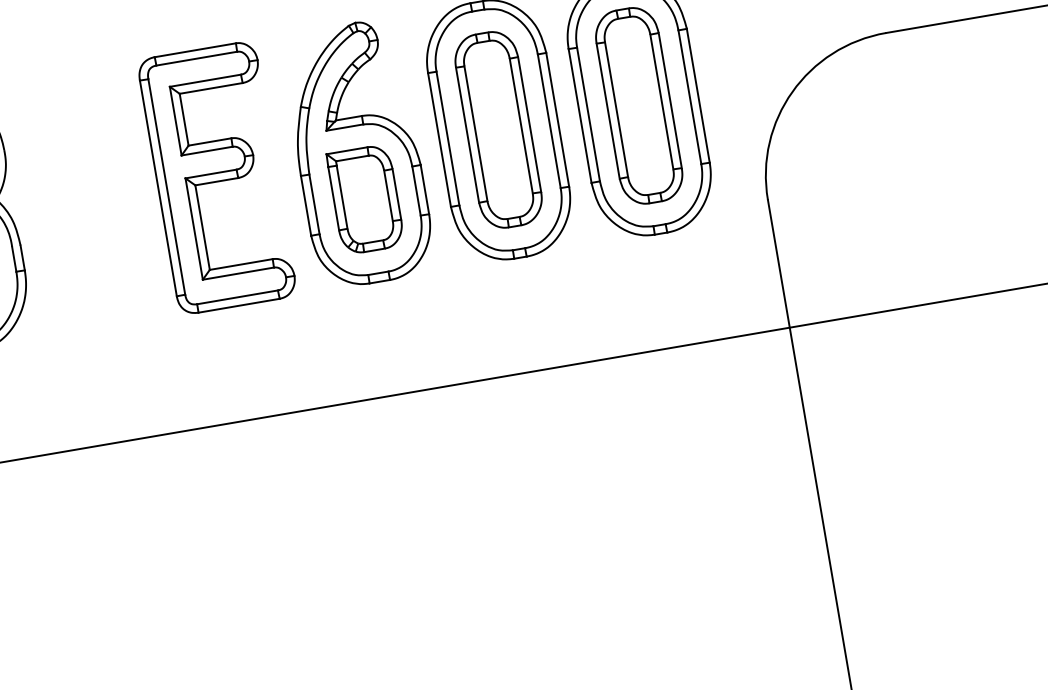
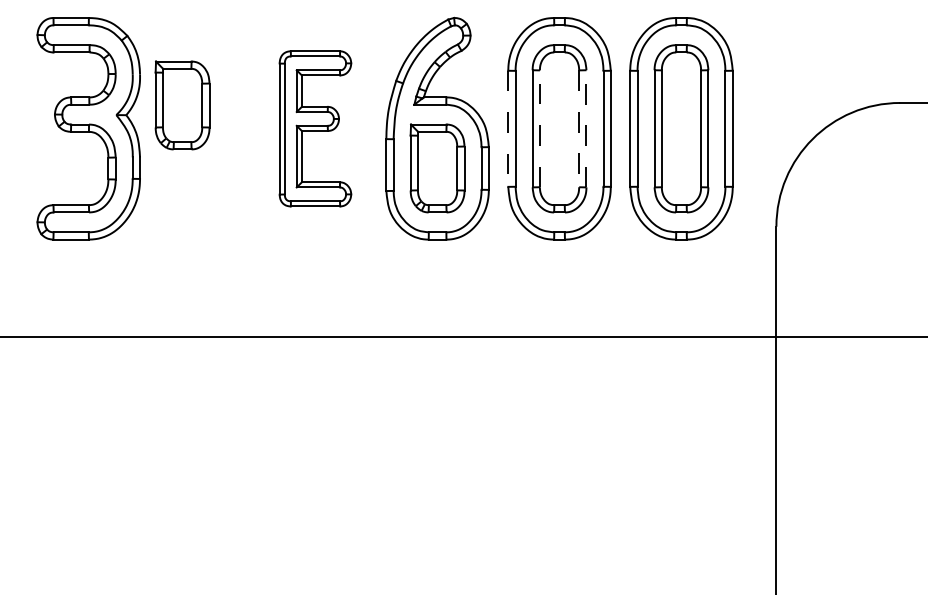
line: (529, 124) -> (586, 128), solid -> dashed
line: (521, 126) -> (579, 129), solid -> dashed
line: (475, 133) -> (539, 128), solid -> dashed
line: (439, 140) -> (508, 129), solid -> dashed
part: (59, 177) -> (182, 105), added
part: (217, 177) -> (315, 128), size x0.7

